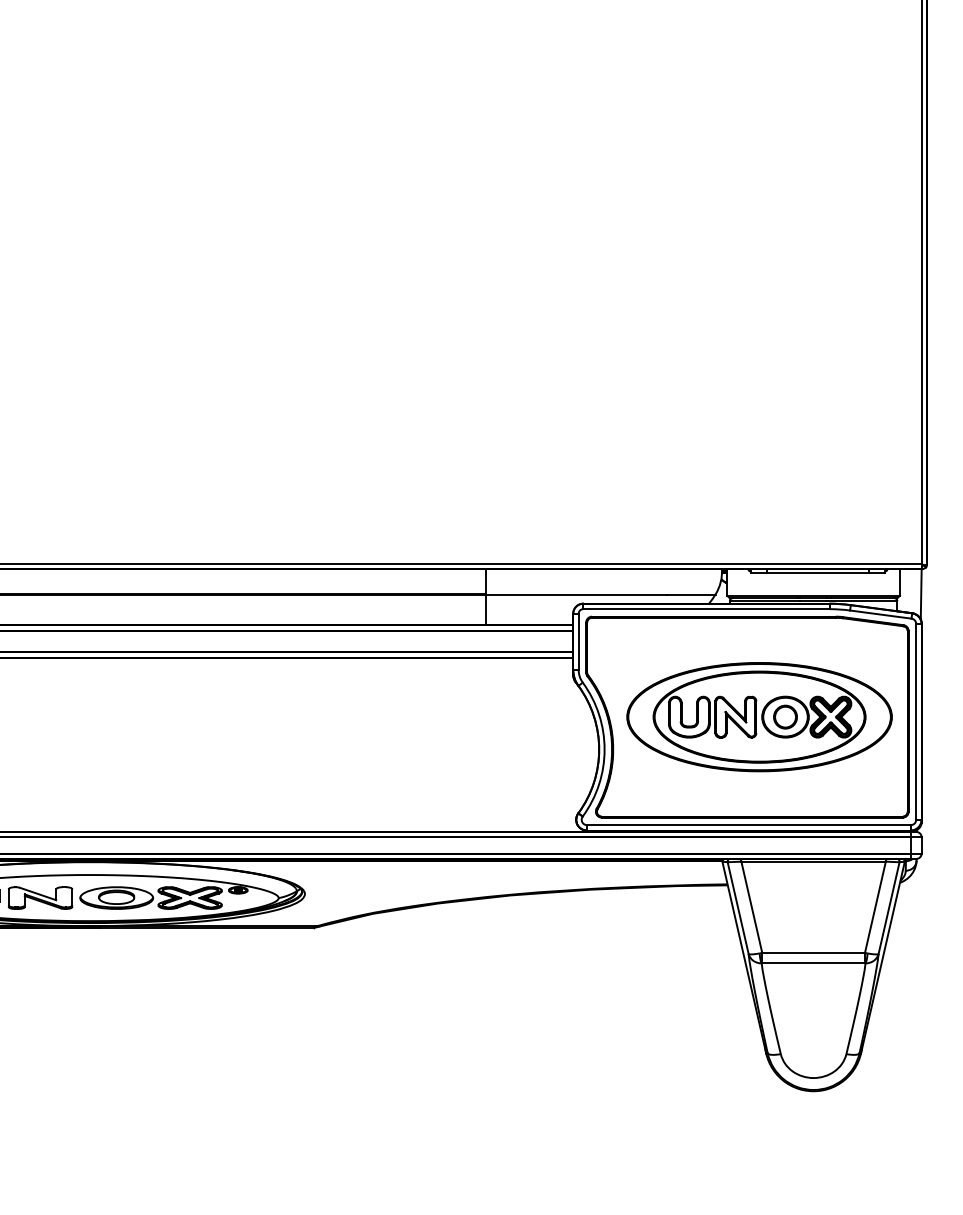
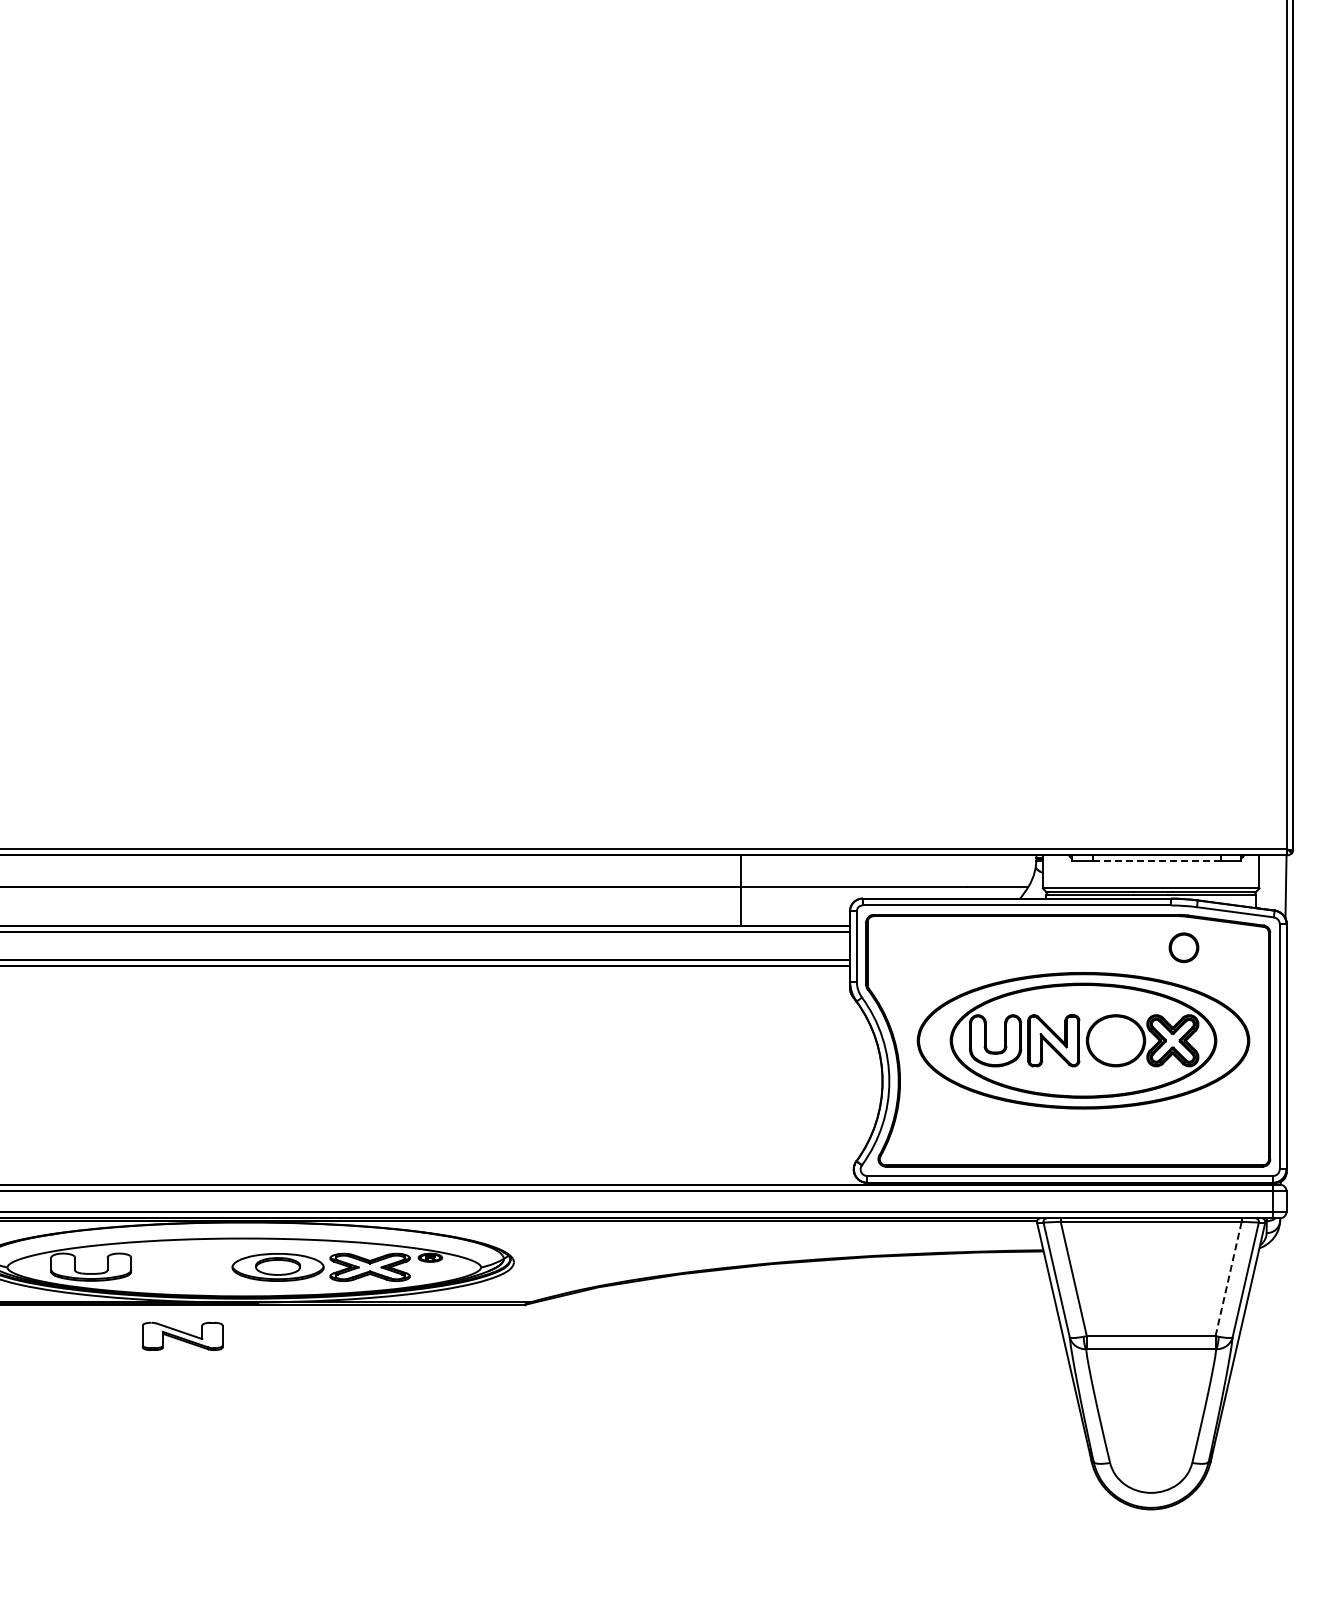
line: (817, 573) -> (1156, 860), solid -> dashed
part: (785, 716) -> (1183, 947), moved
part: (40, 897) -> (182, 1335), moved
line: (875, 906) -> (1228, 1278), solid -> dashed

